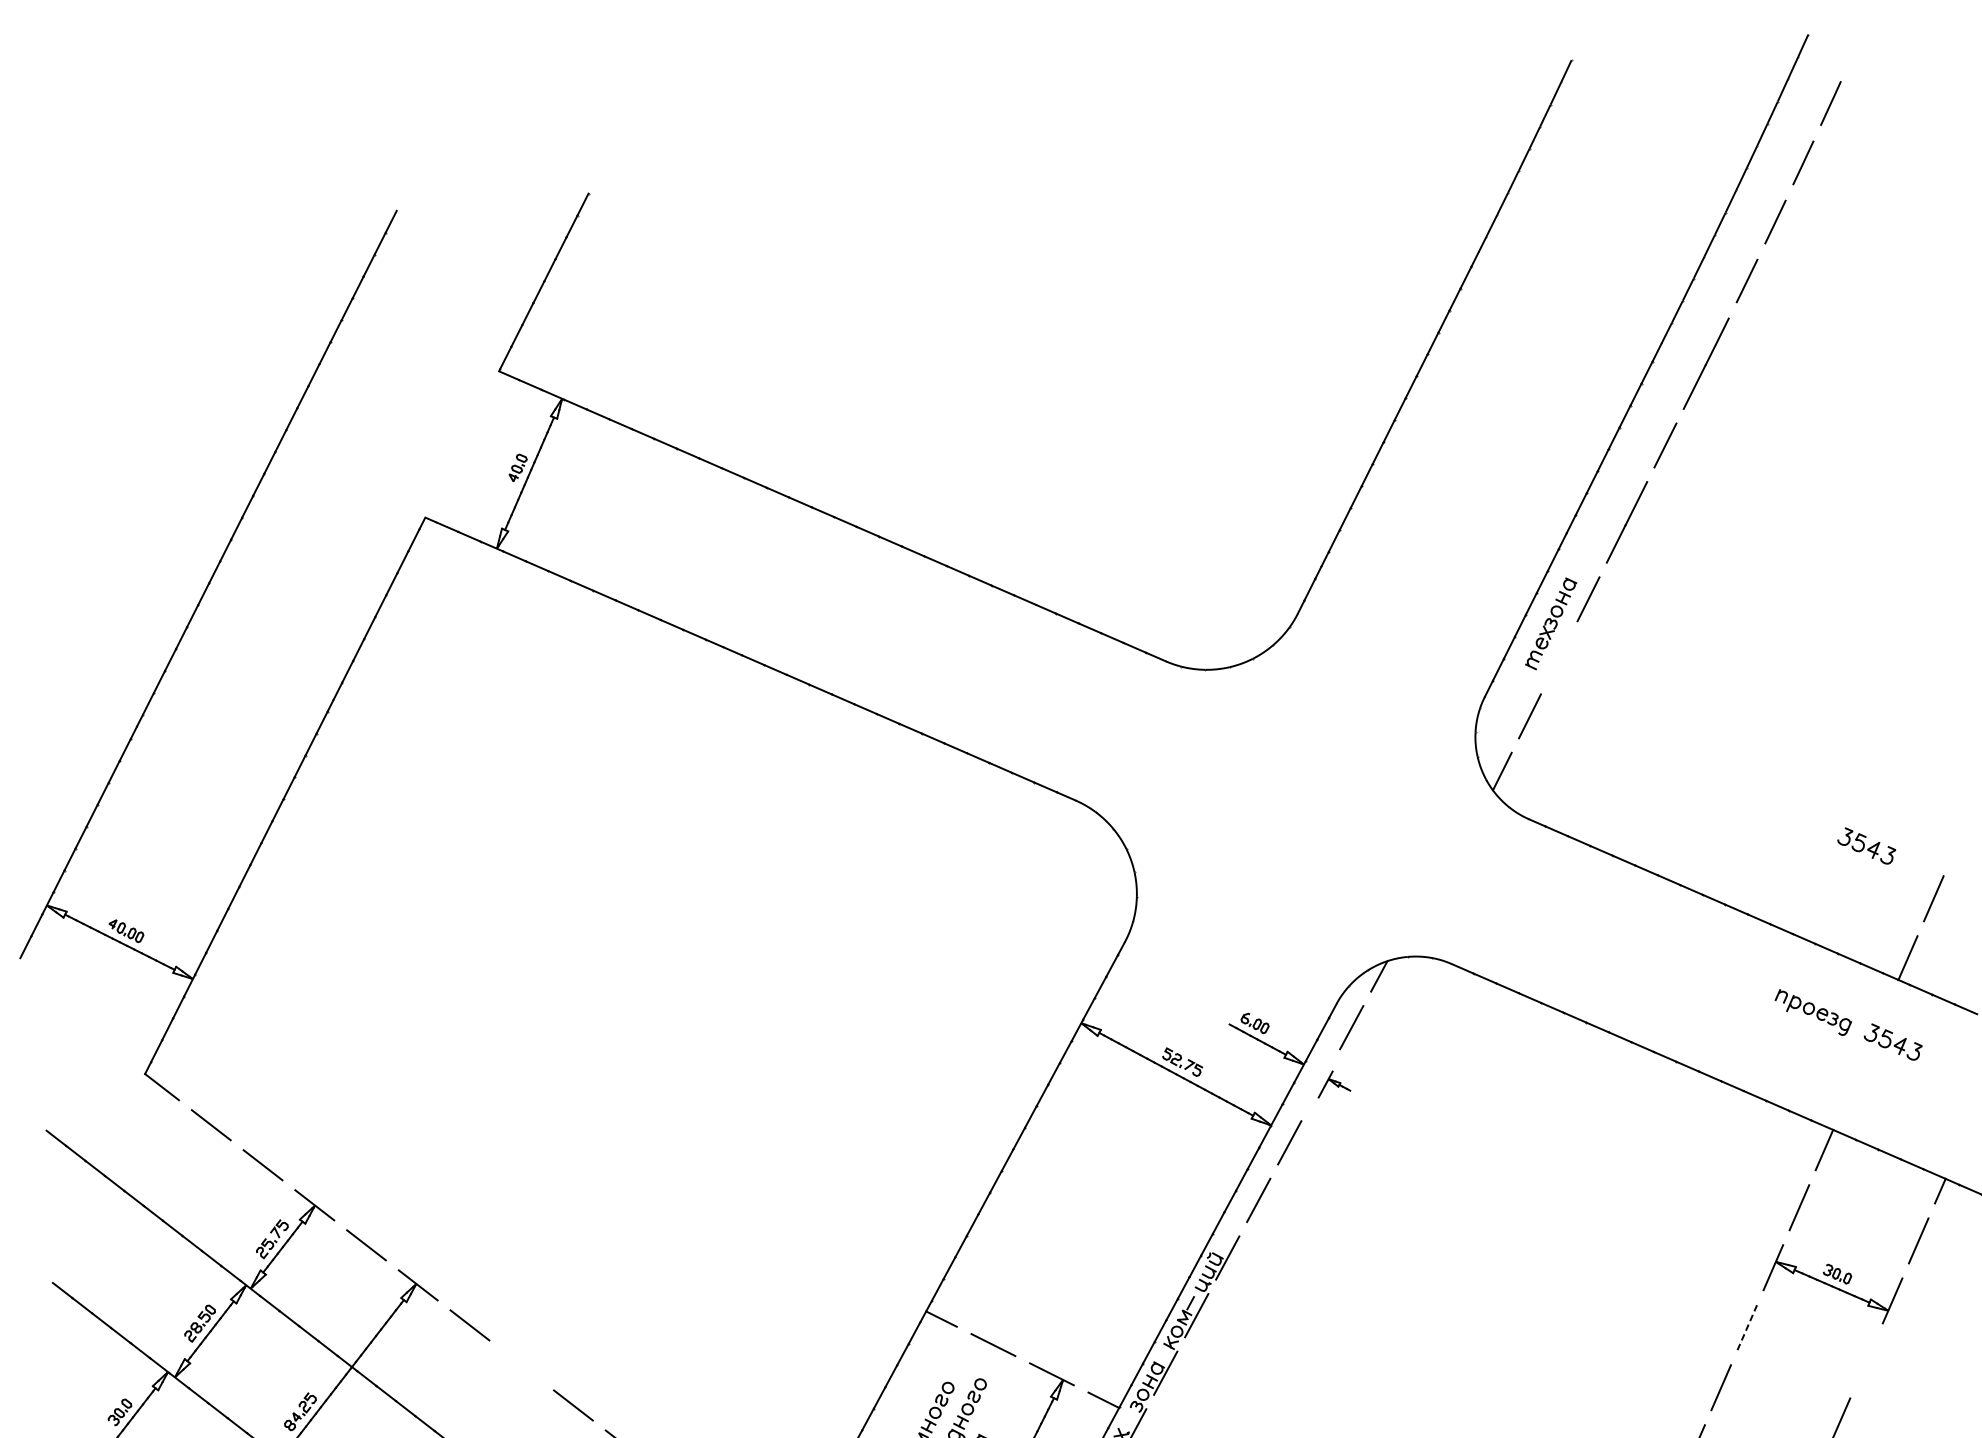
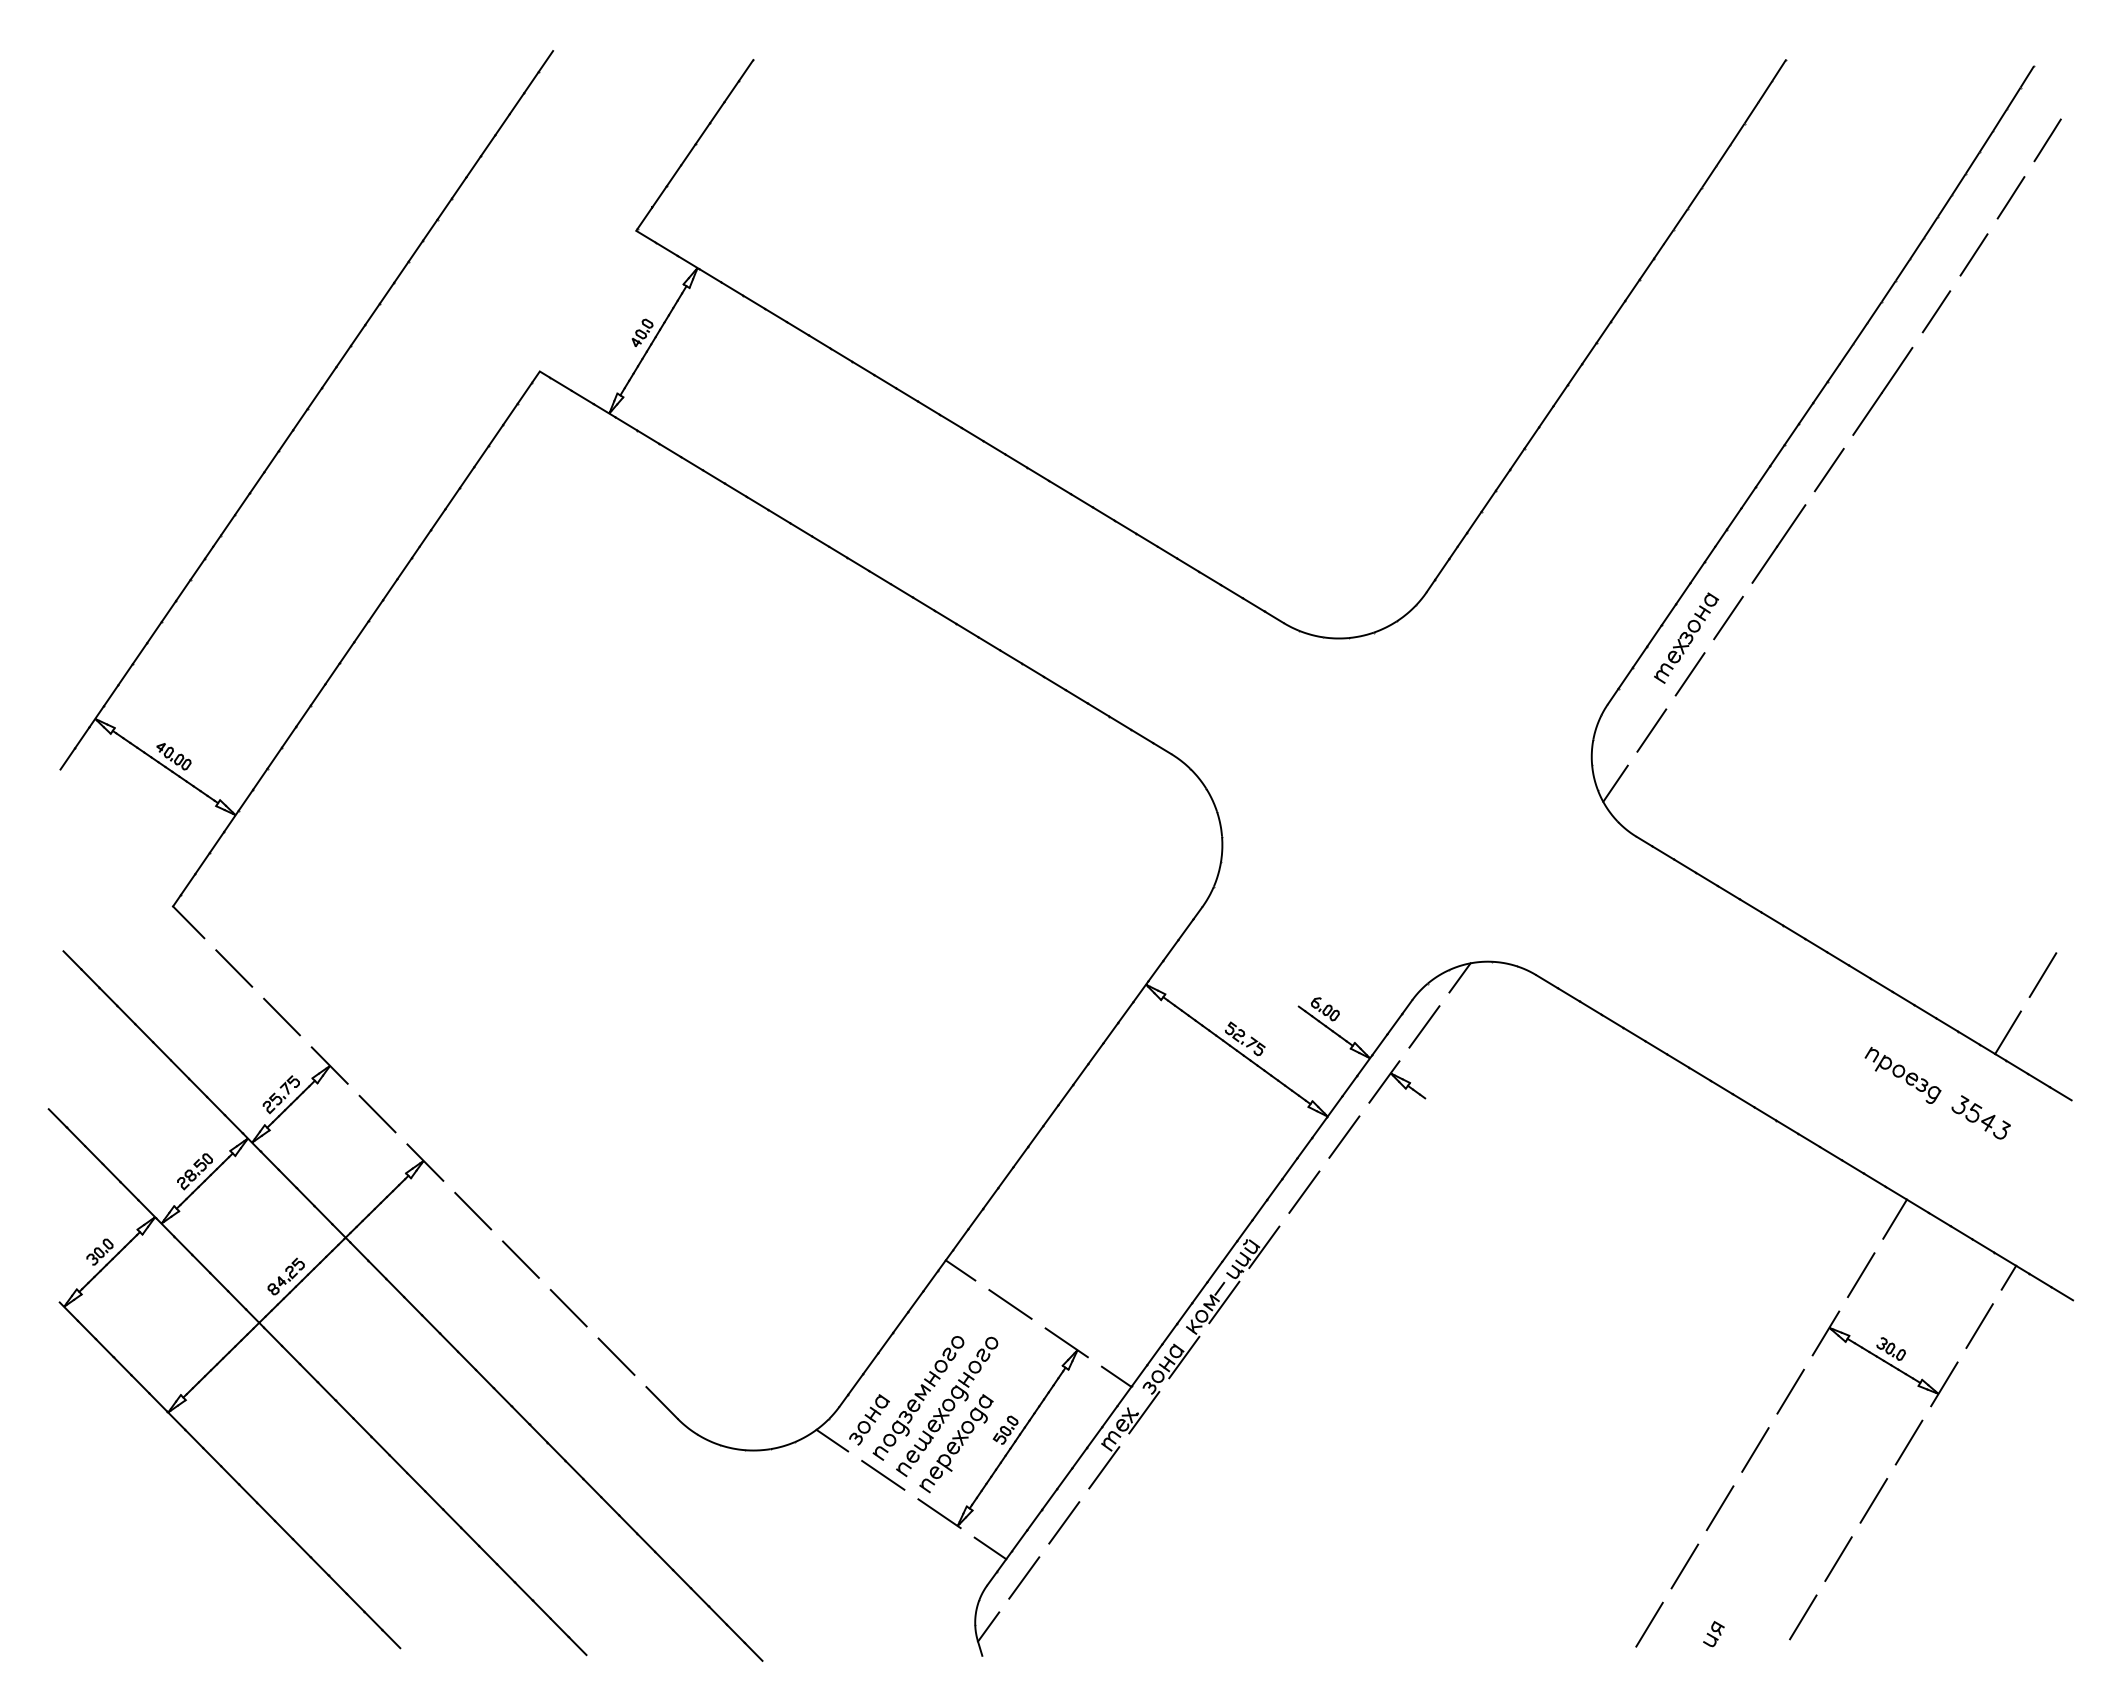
line: (1558, 658) -> (1689, 674), added
part: (1866, 846) -> (1980, 911), removed
part: (1333, 1083) -> (1397, 1081), size x1.67
line: (1747, 1327) -> (1790, 1391), dashed -> solid
line: (1865, 1360) -> (1908, 1442), added
line: (521, 1365) -> (520, 1259), added

